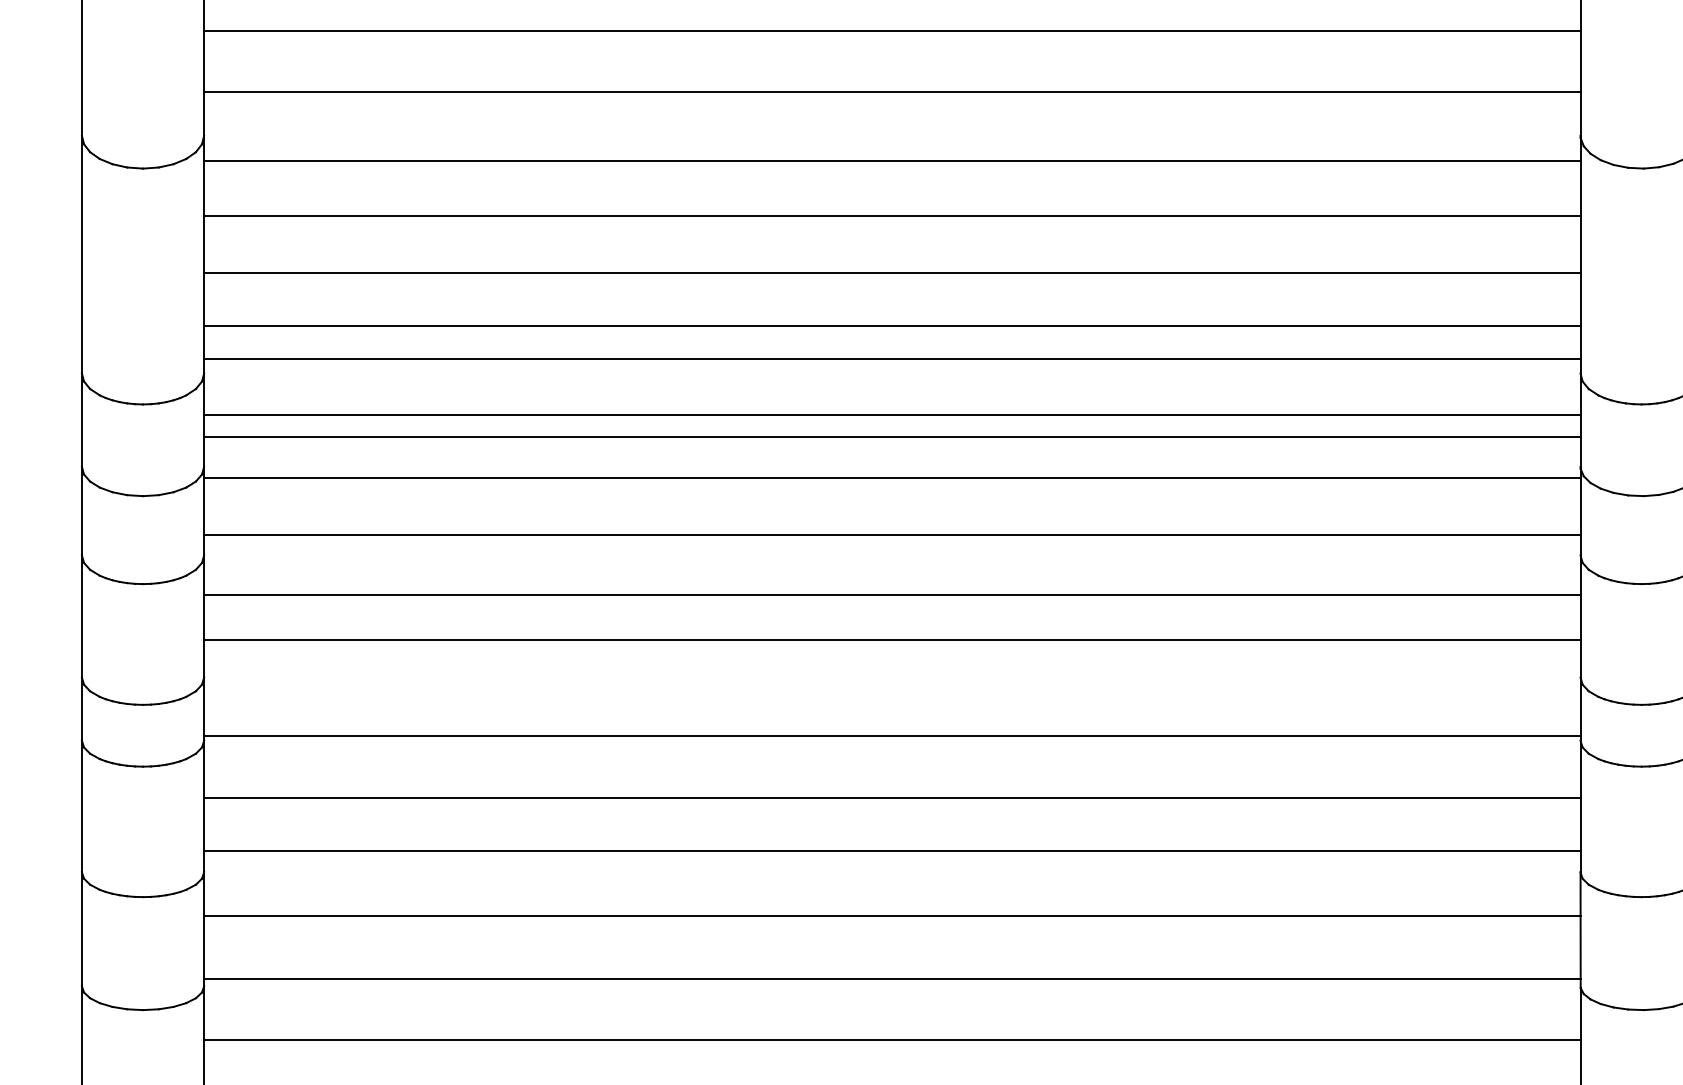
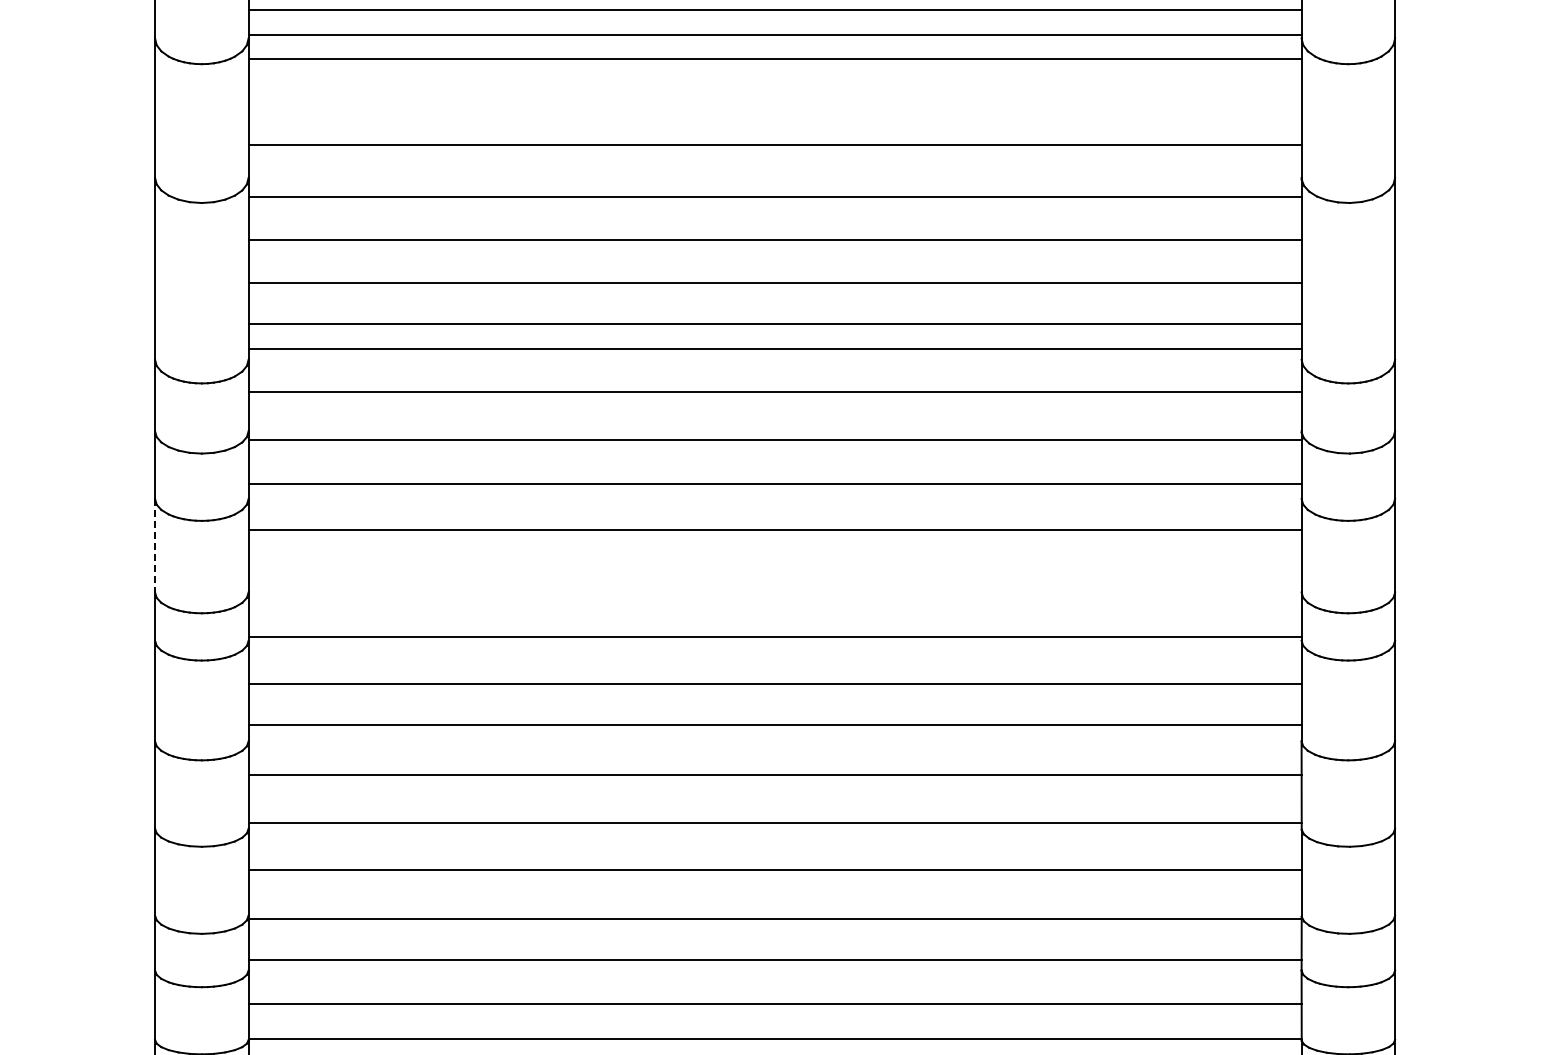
line: (891, 30) -> (774, 97), removed
line: (891, 437) -> (774, 408), removed
line: (82, 616) -> (155, 545), solid -> dashed
line: (891, 639) -> (774, 563), removed

